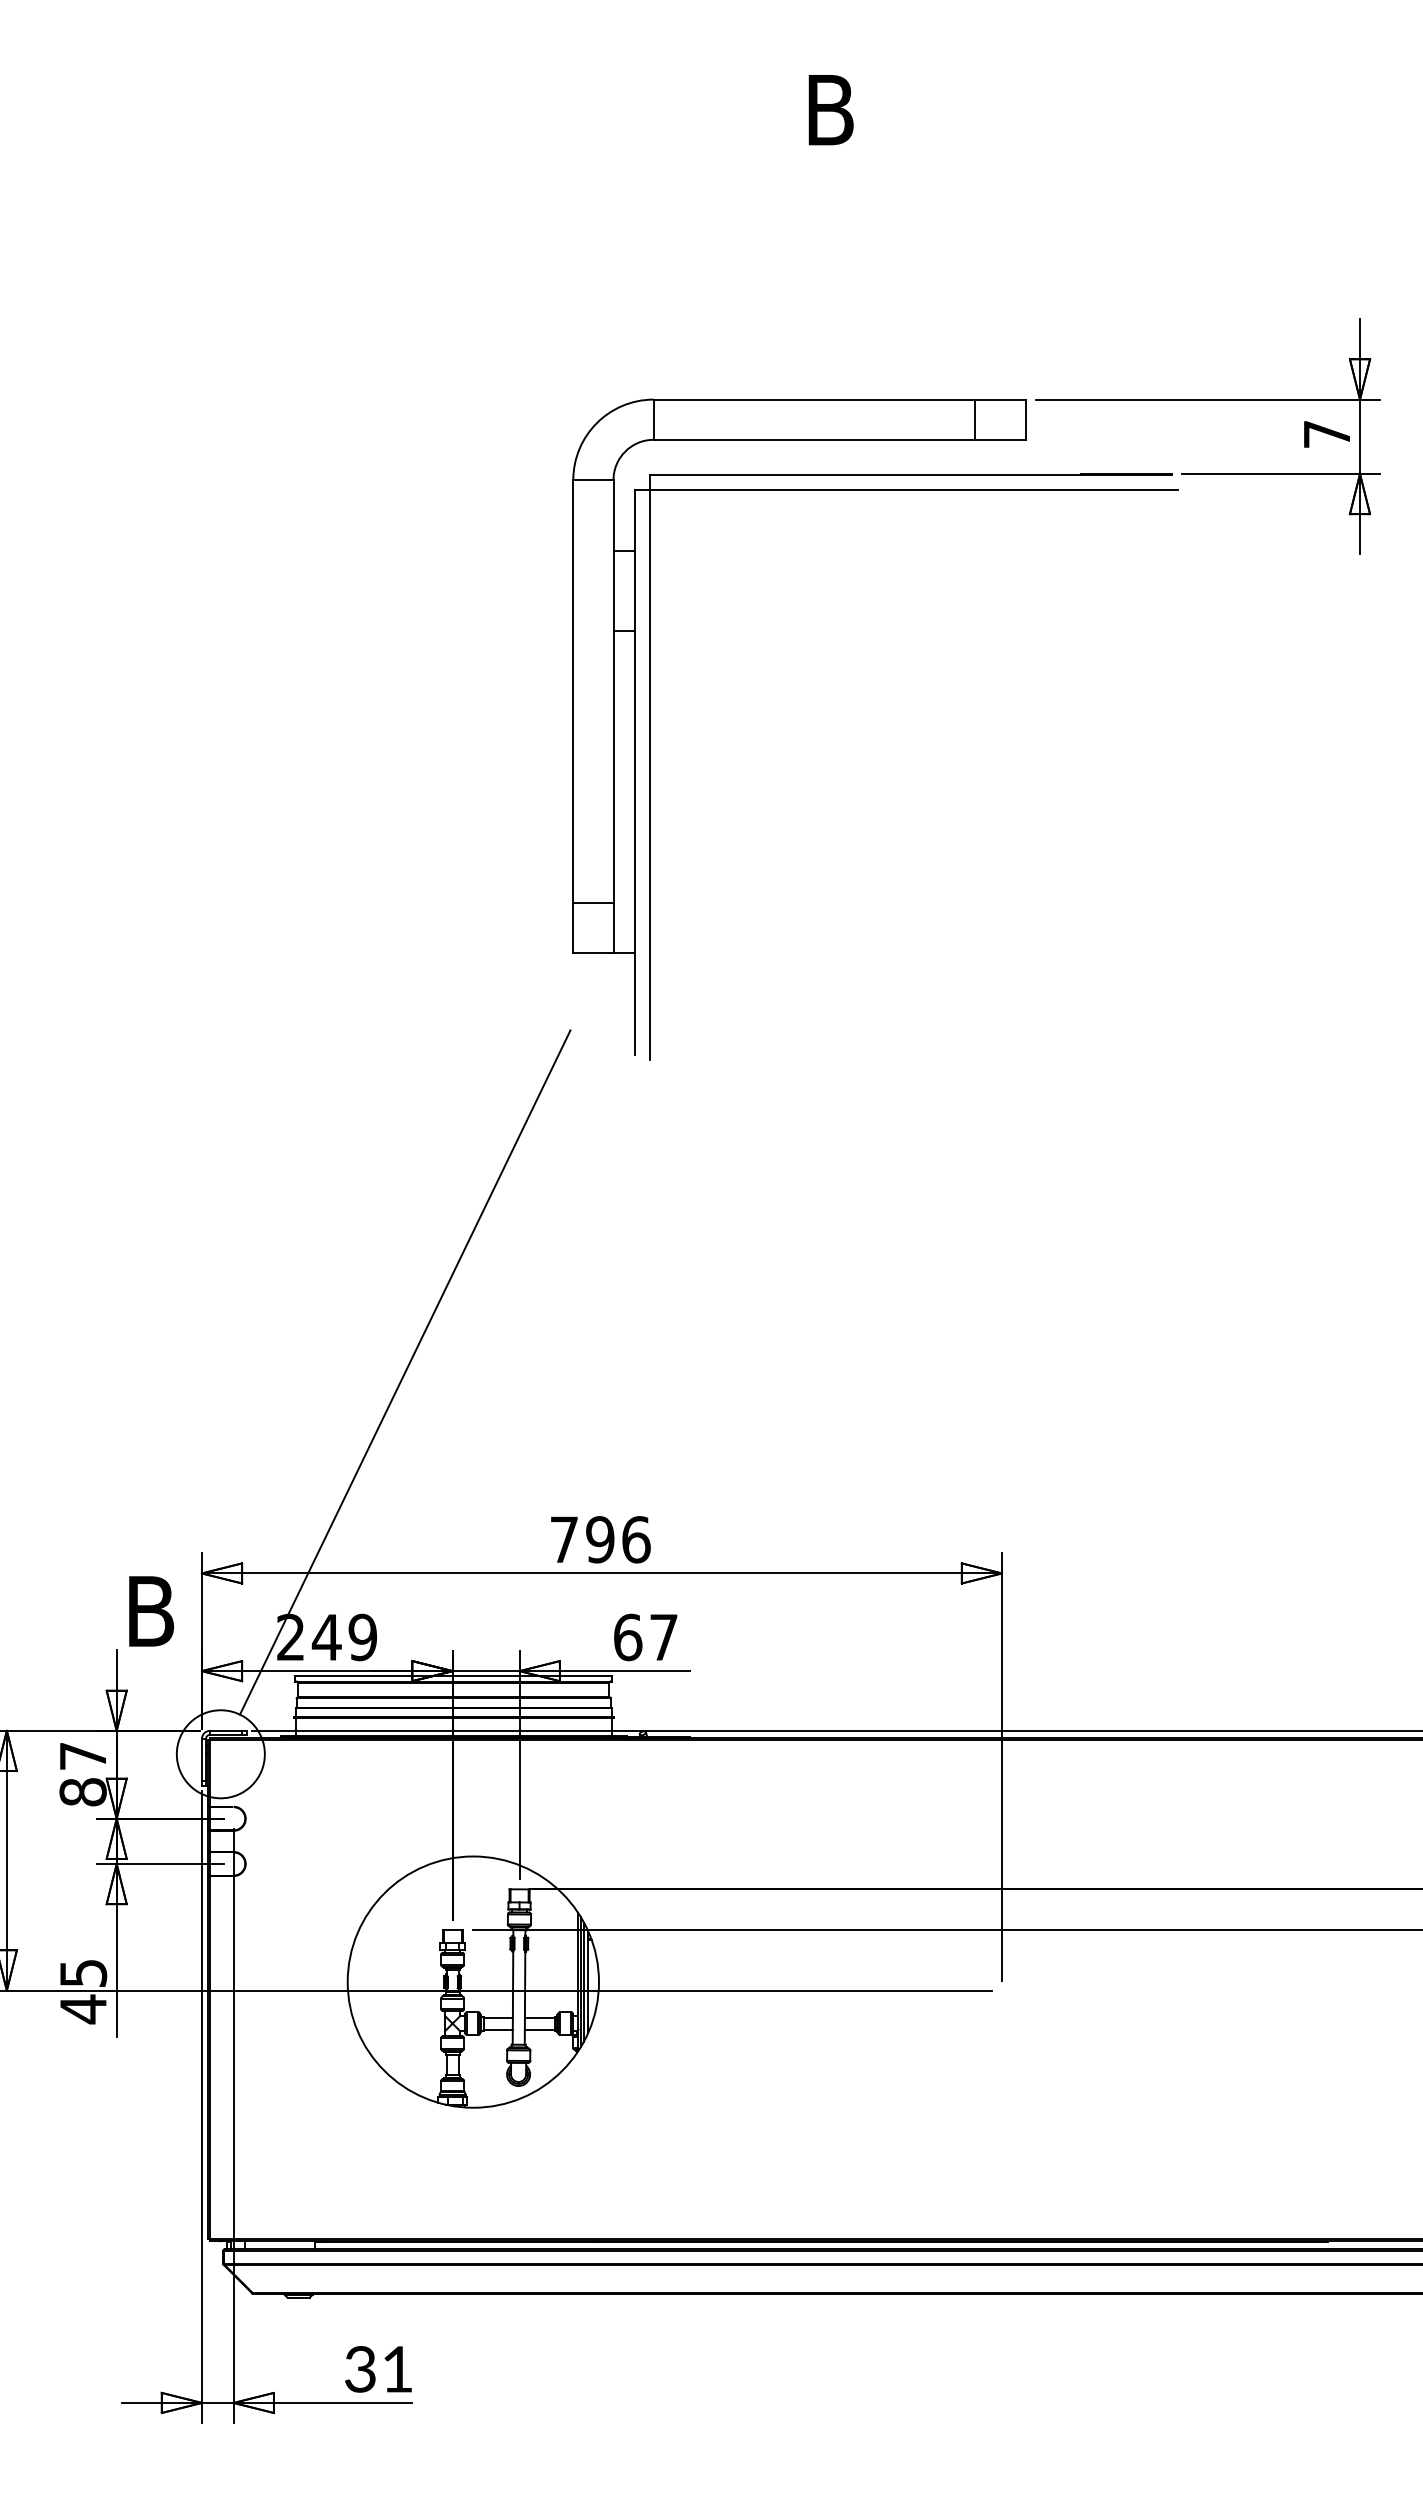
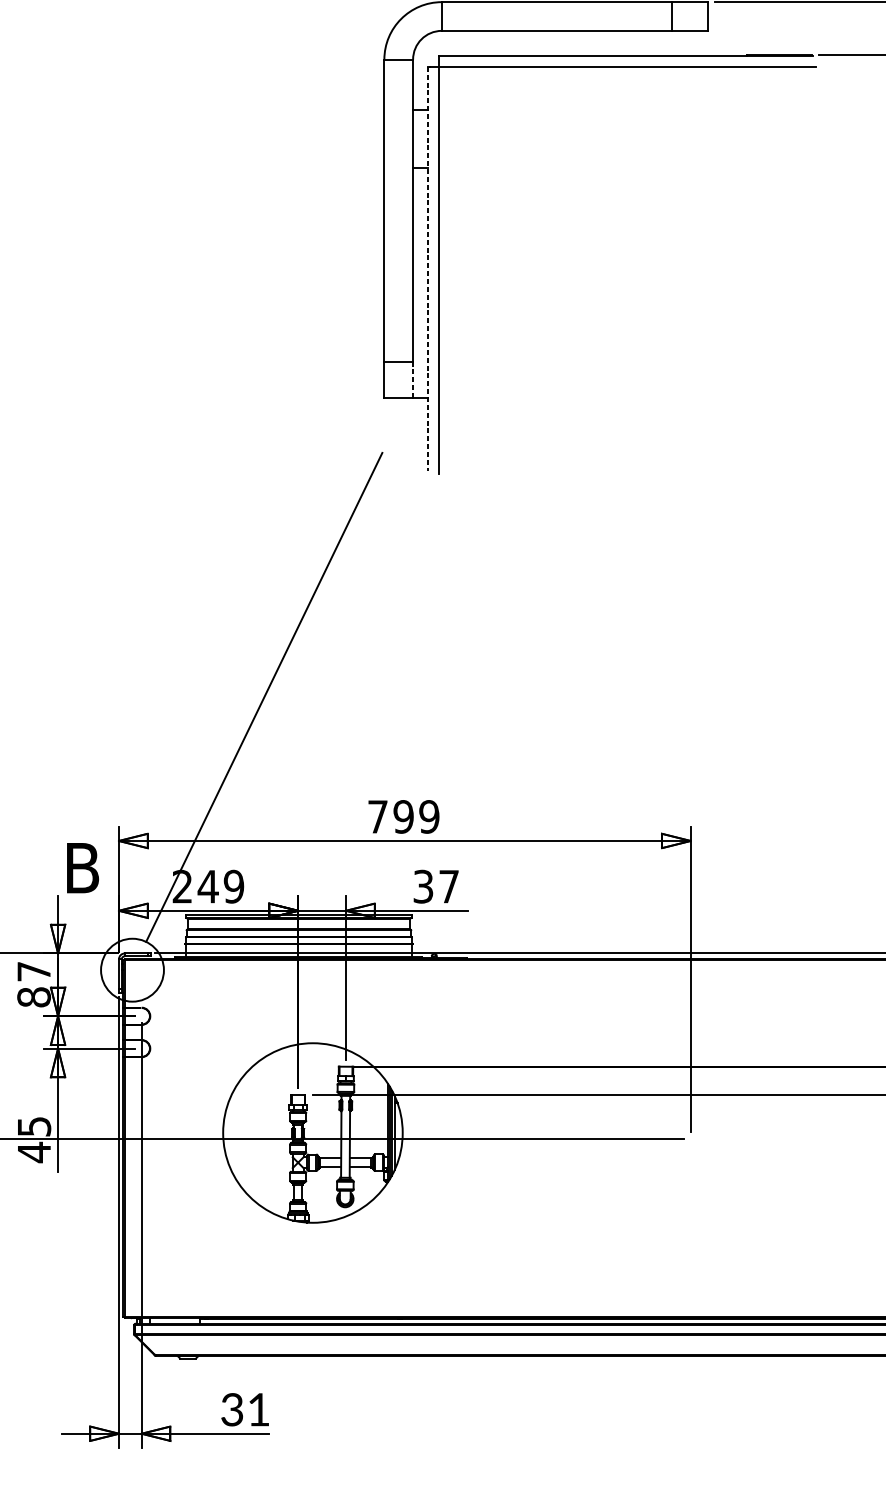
line: (634, 772) -> (428, 268), solid -> dashed
line: (613, 928) -> (413, 380), solid -> dashed
text: (636, 1539) -> (429, 816), 796 -> 799
text: (628, 1637) -> (423, 886), 67 -> 37

